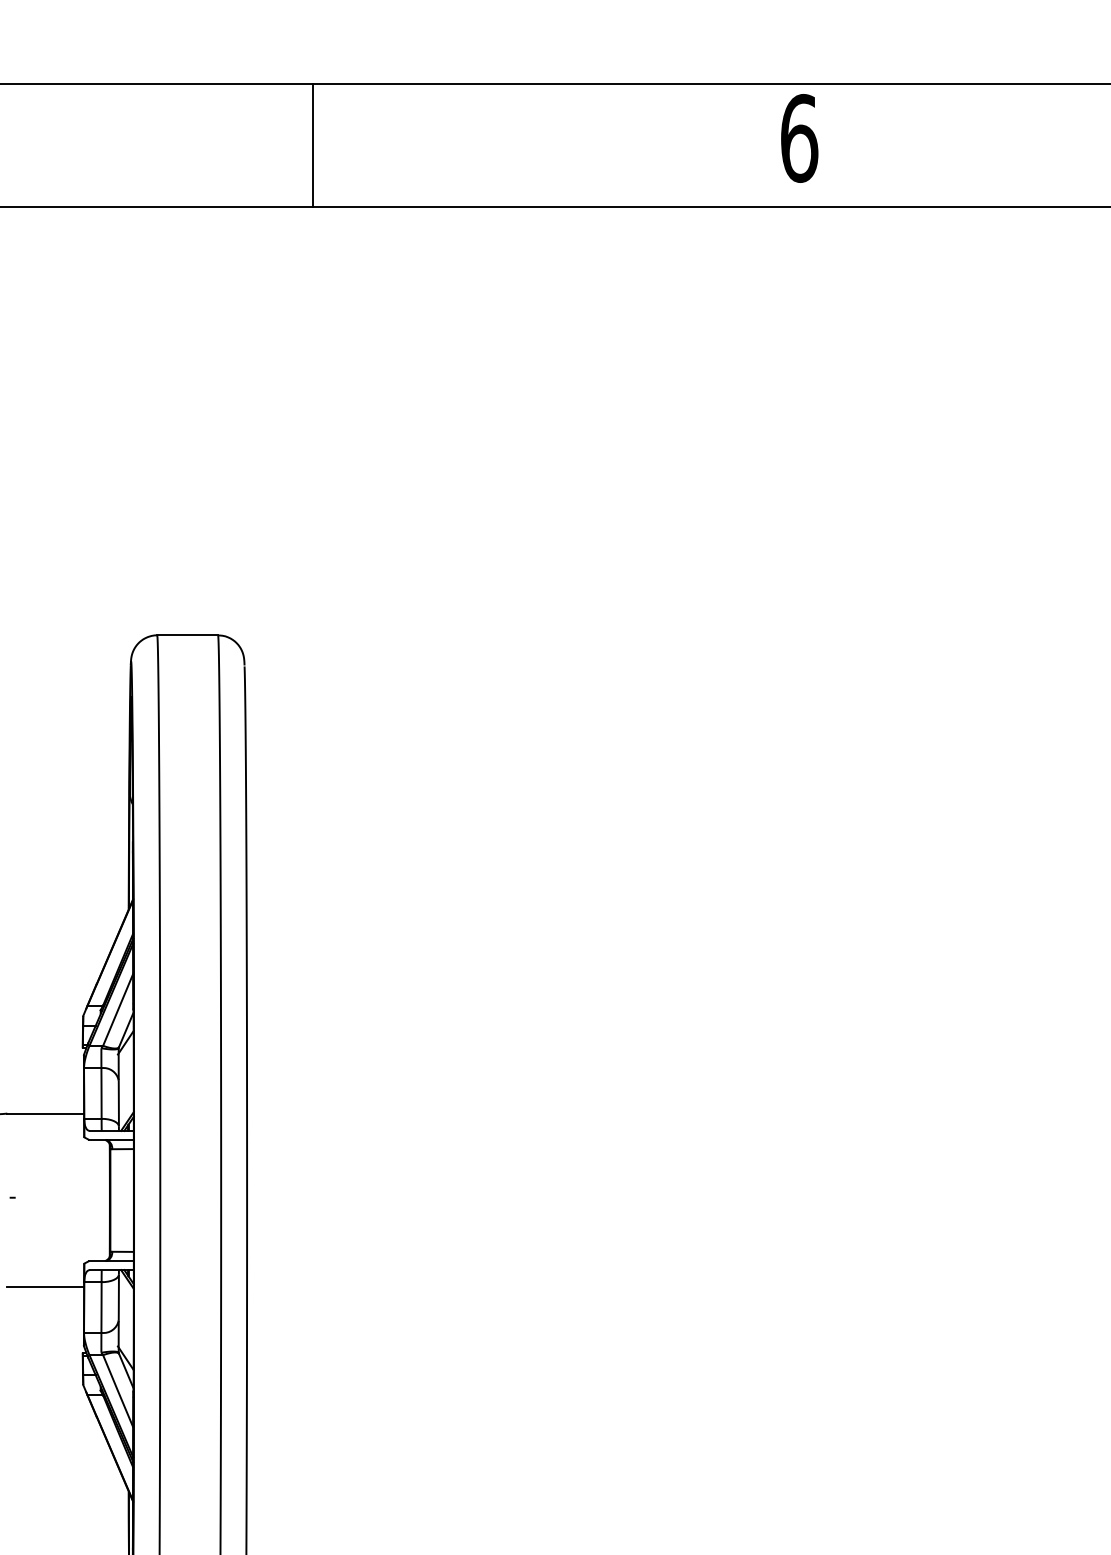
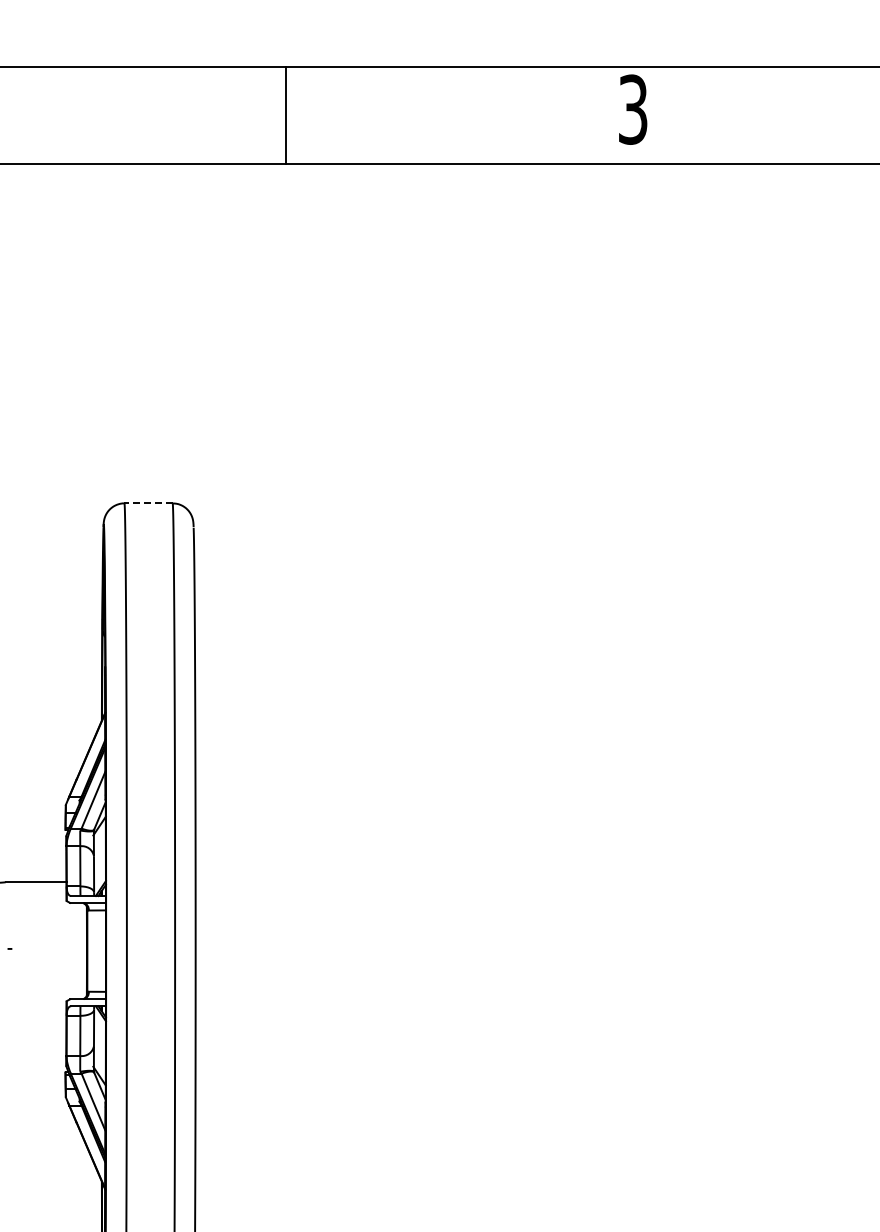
text: (799, 138) -> (633, 109), 6 -> 3
line: (312, 145) -> (285, 115), moved
line: (187, 635) -> (148, 503), solid -> dashed
line: (44, 1288) -> (35, 1020), removed

